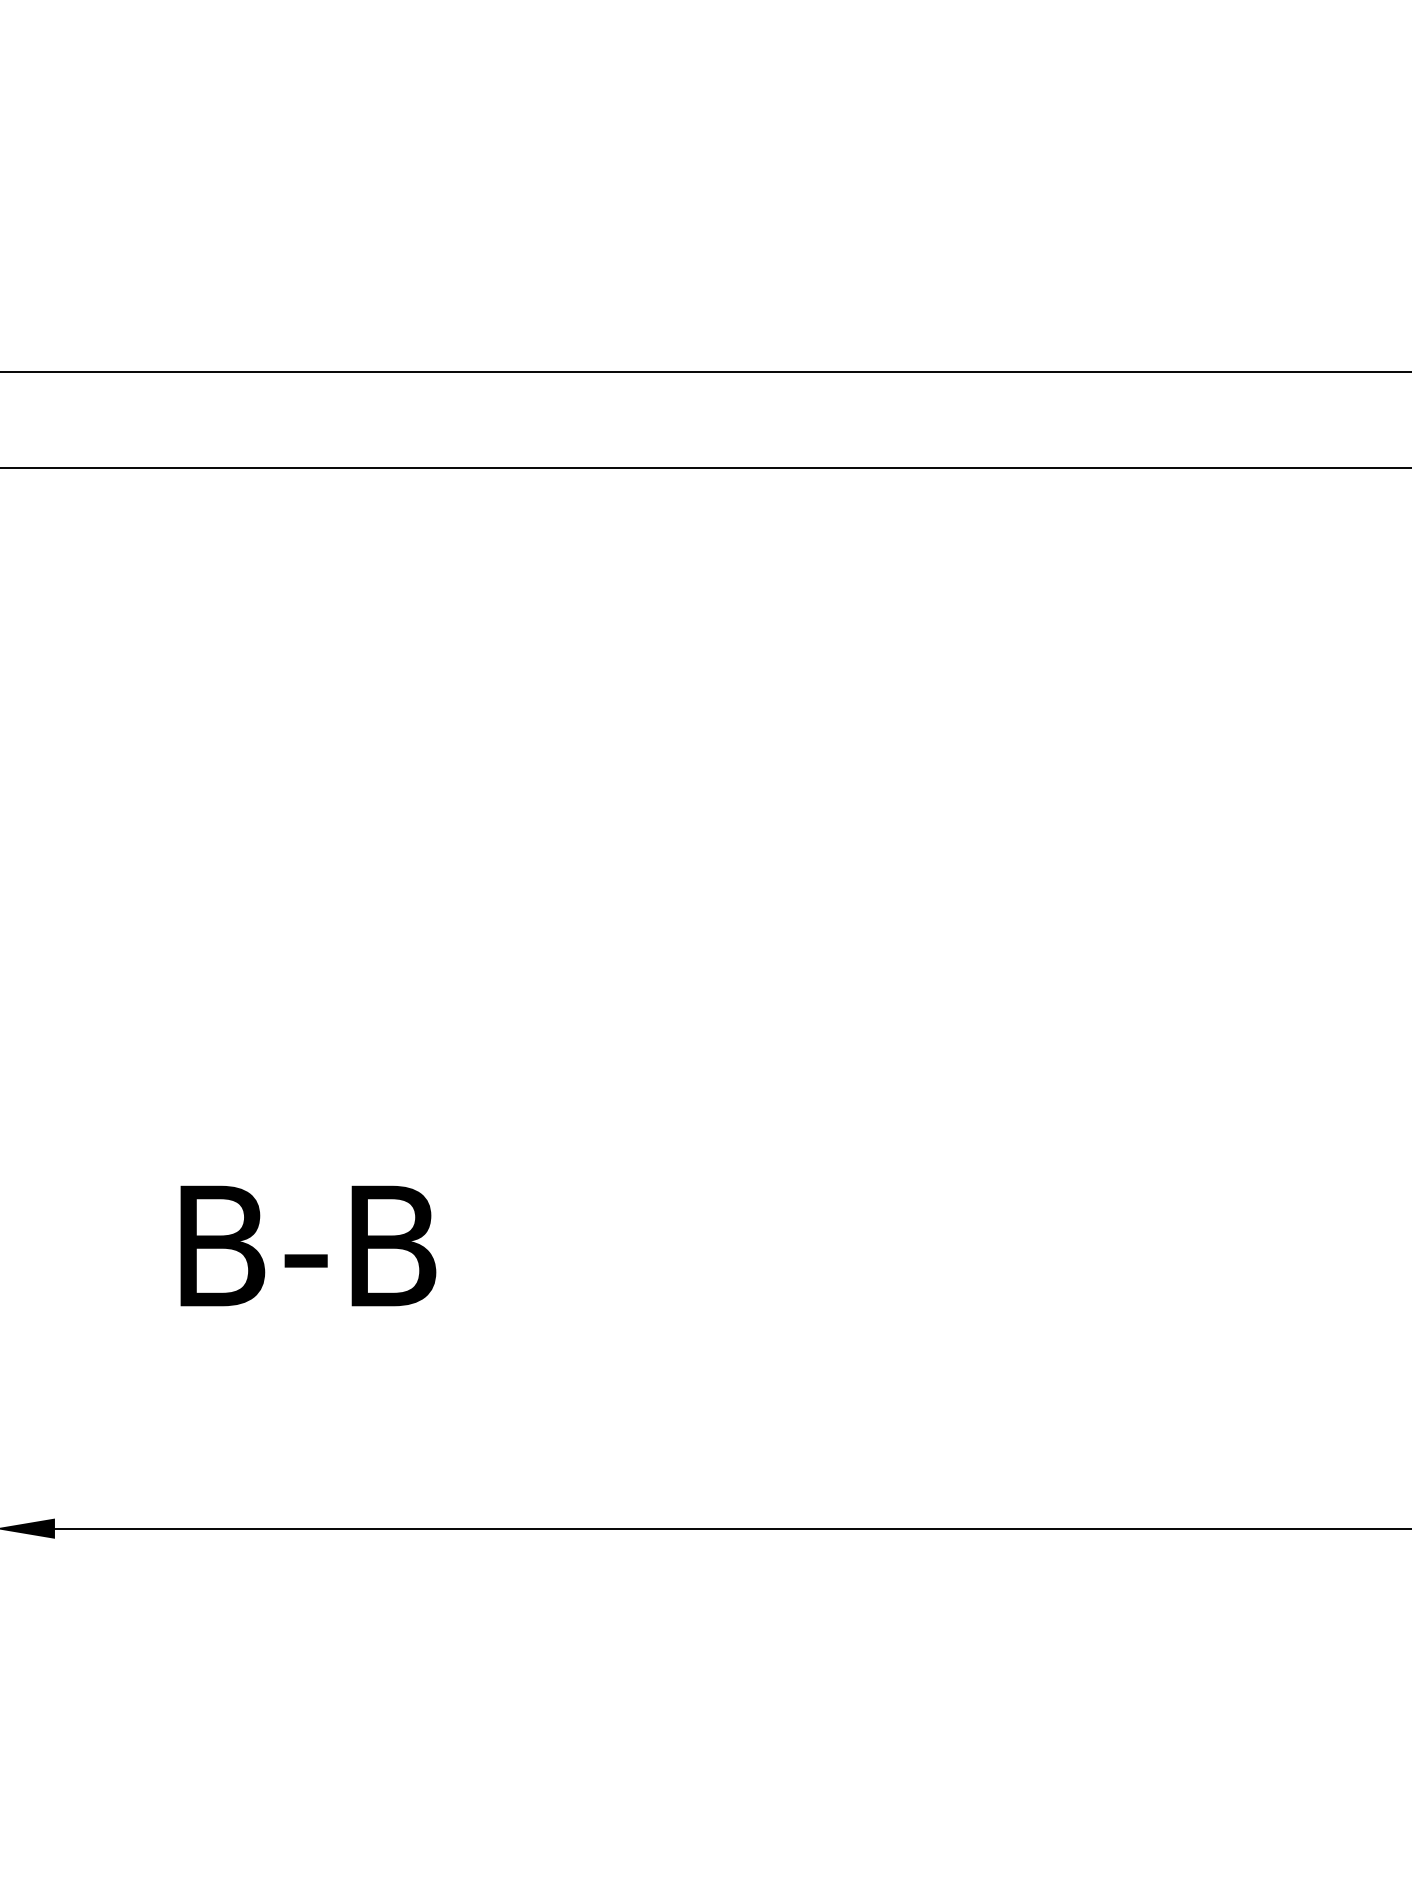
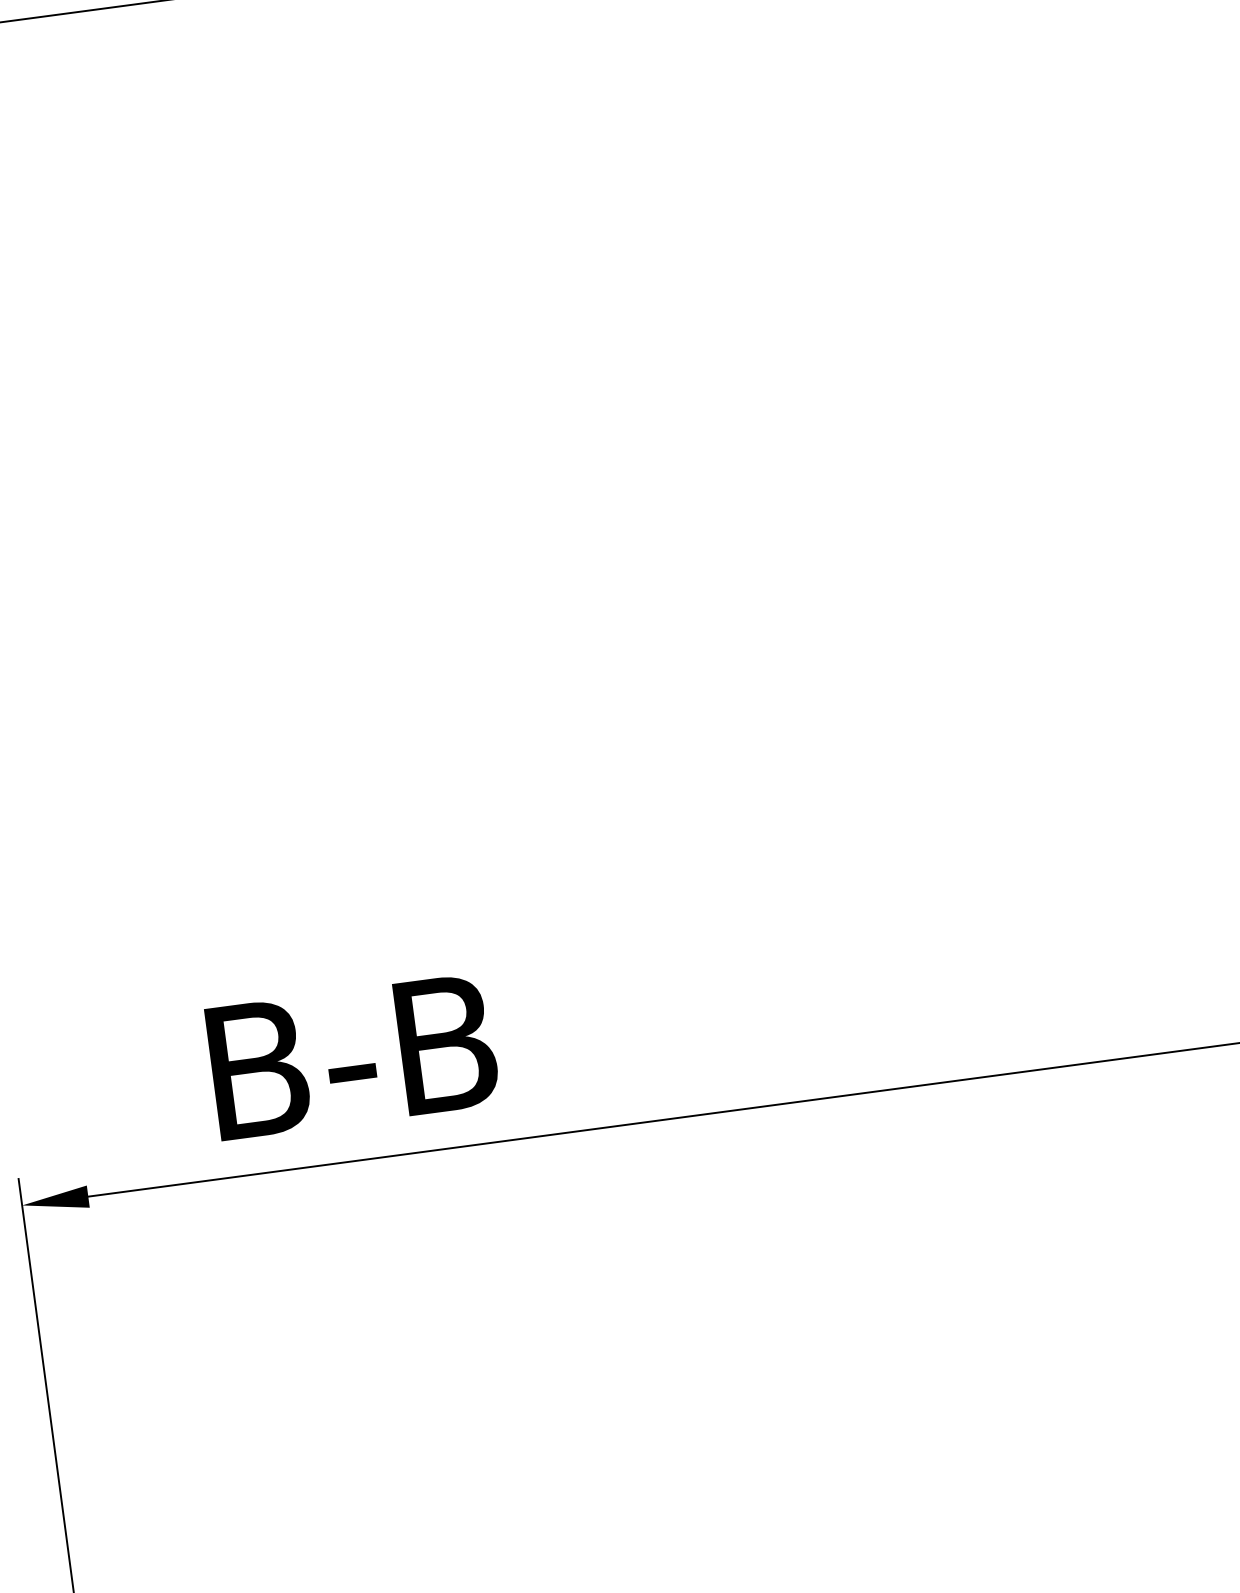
text: (308, 1245) -> (353, 1055), moved

